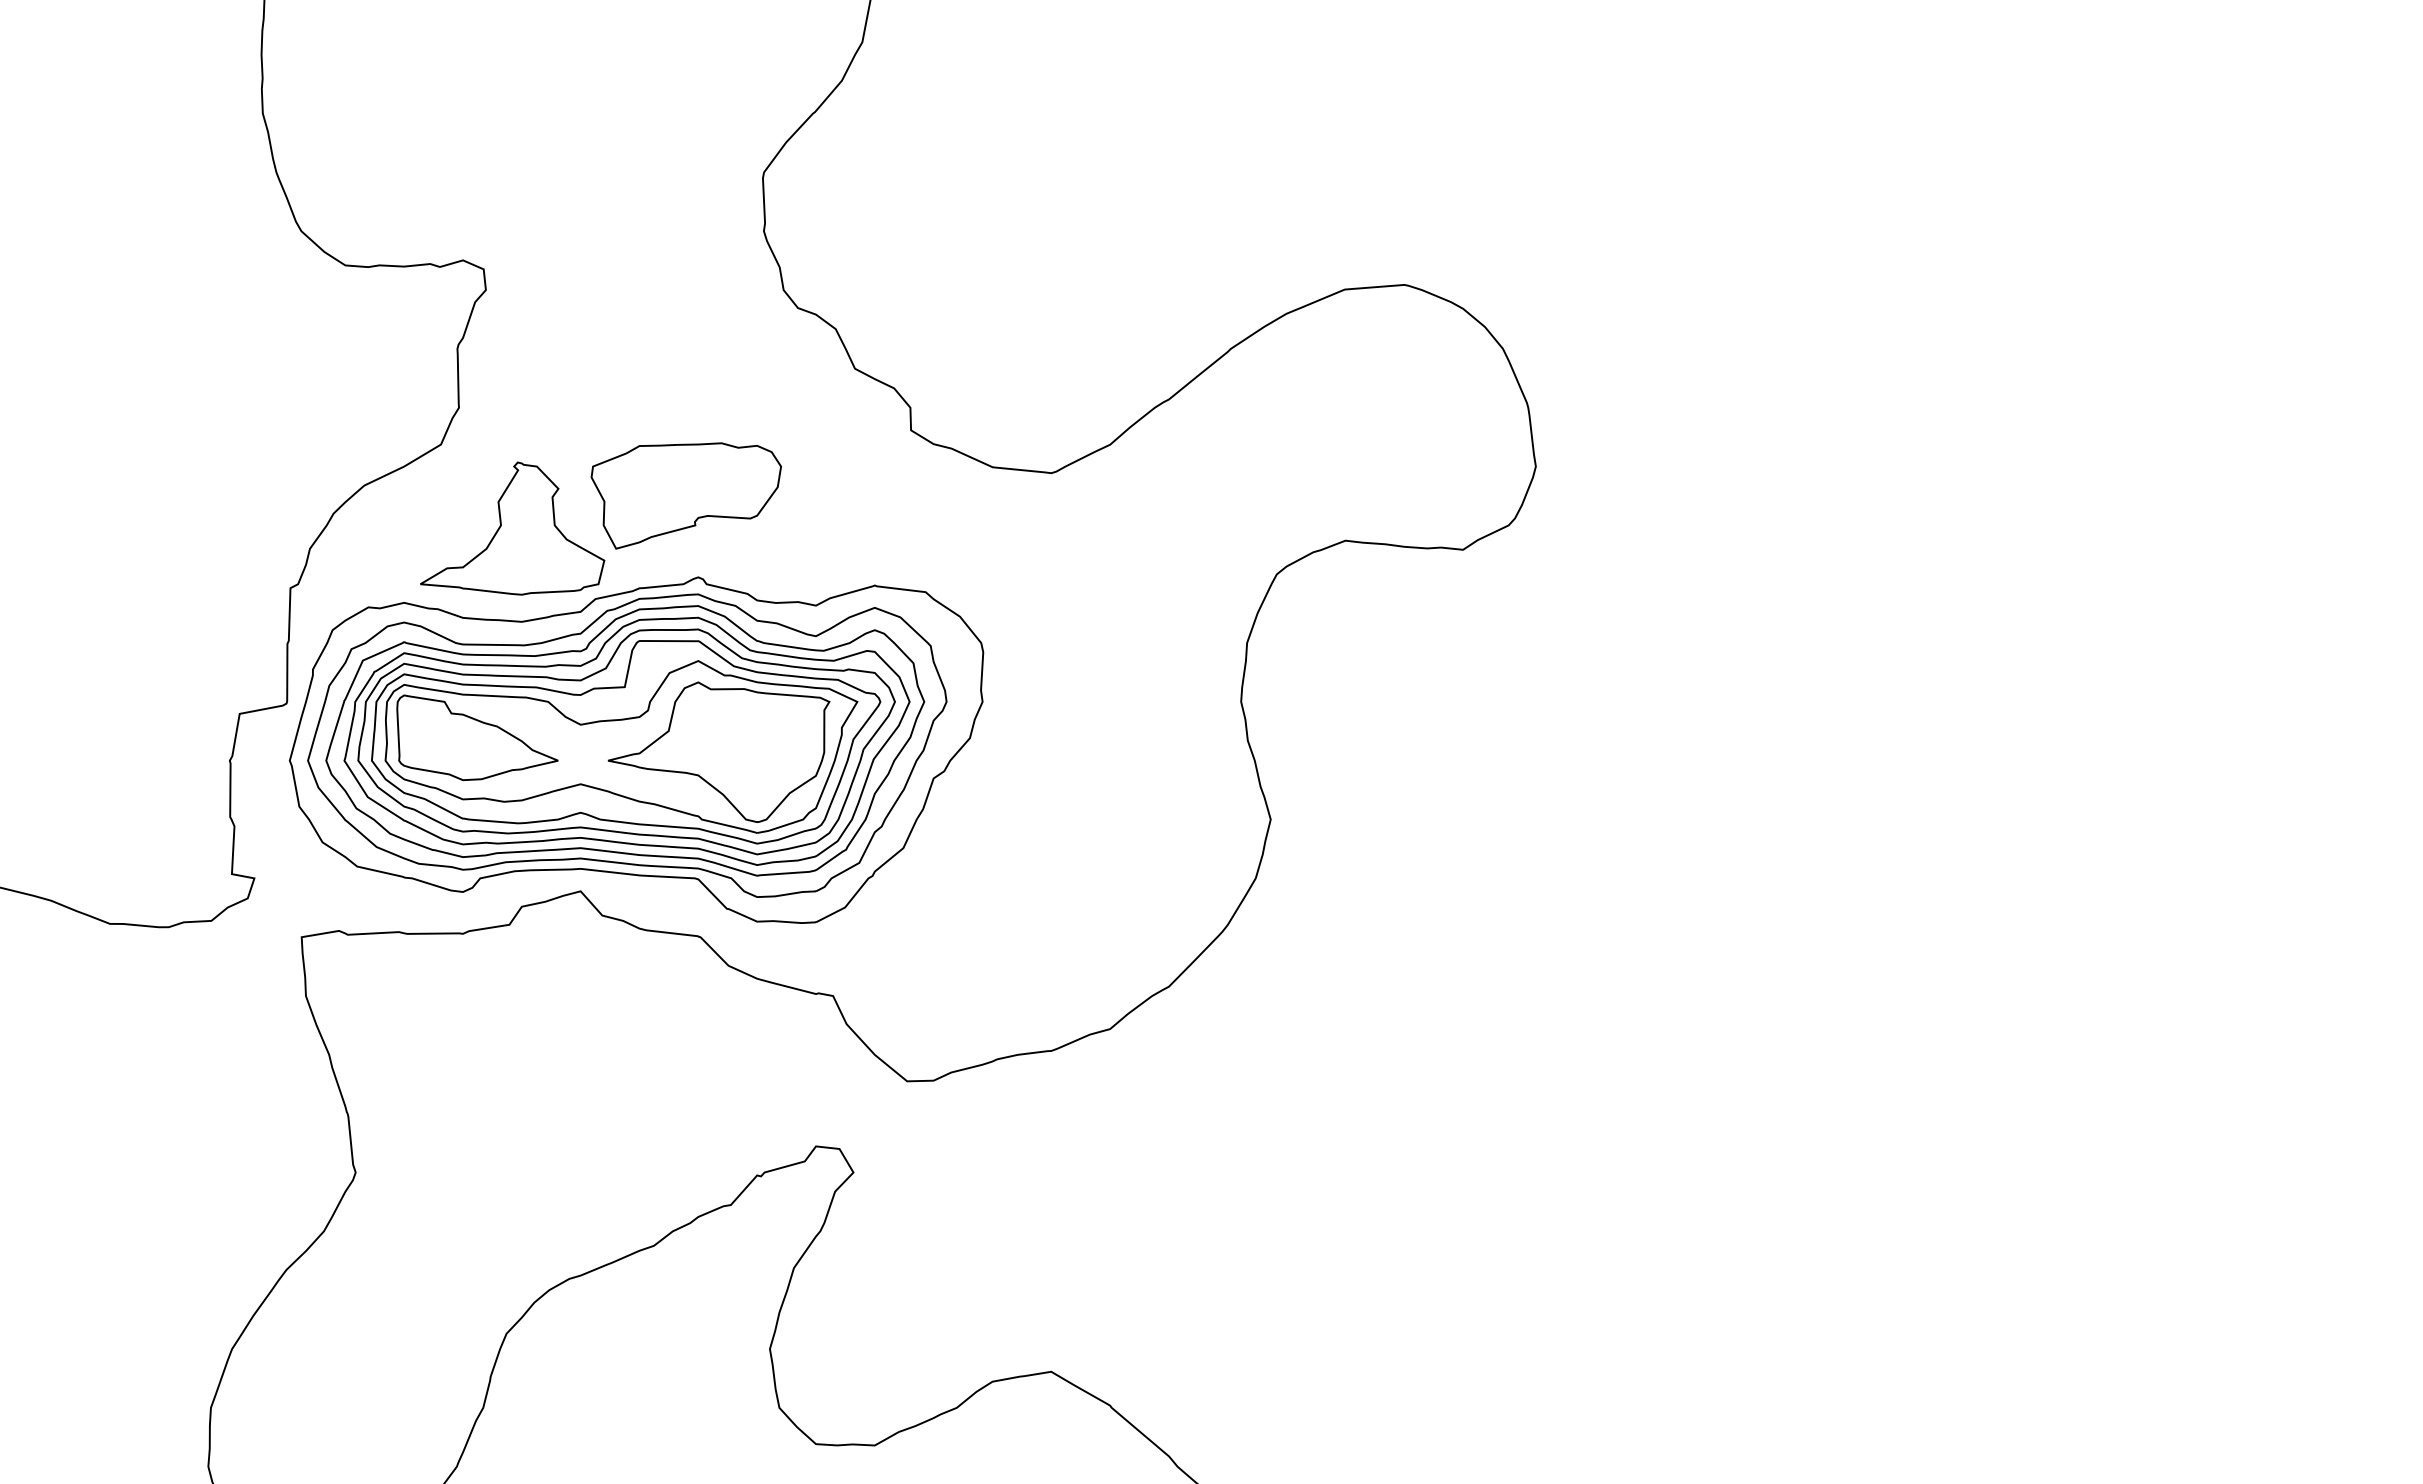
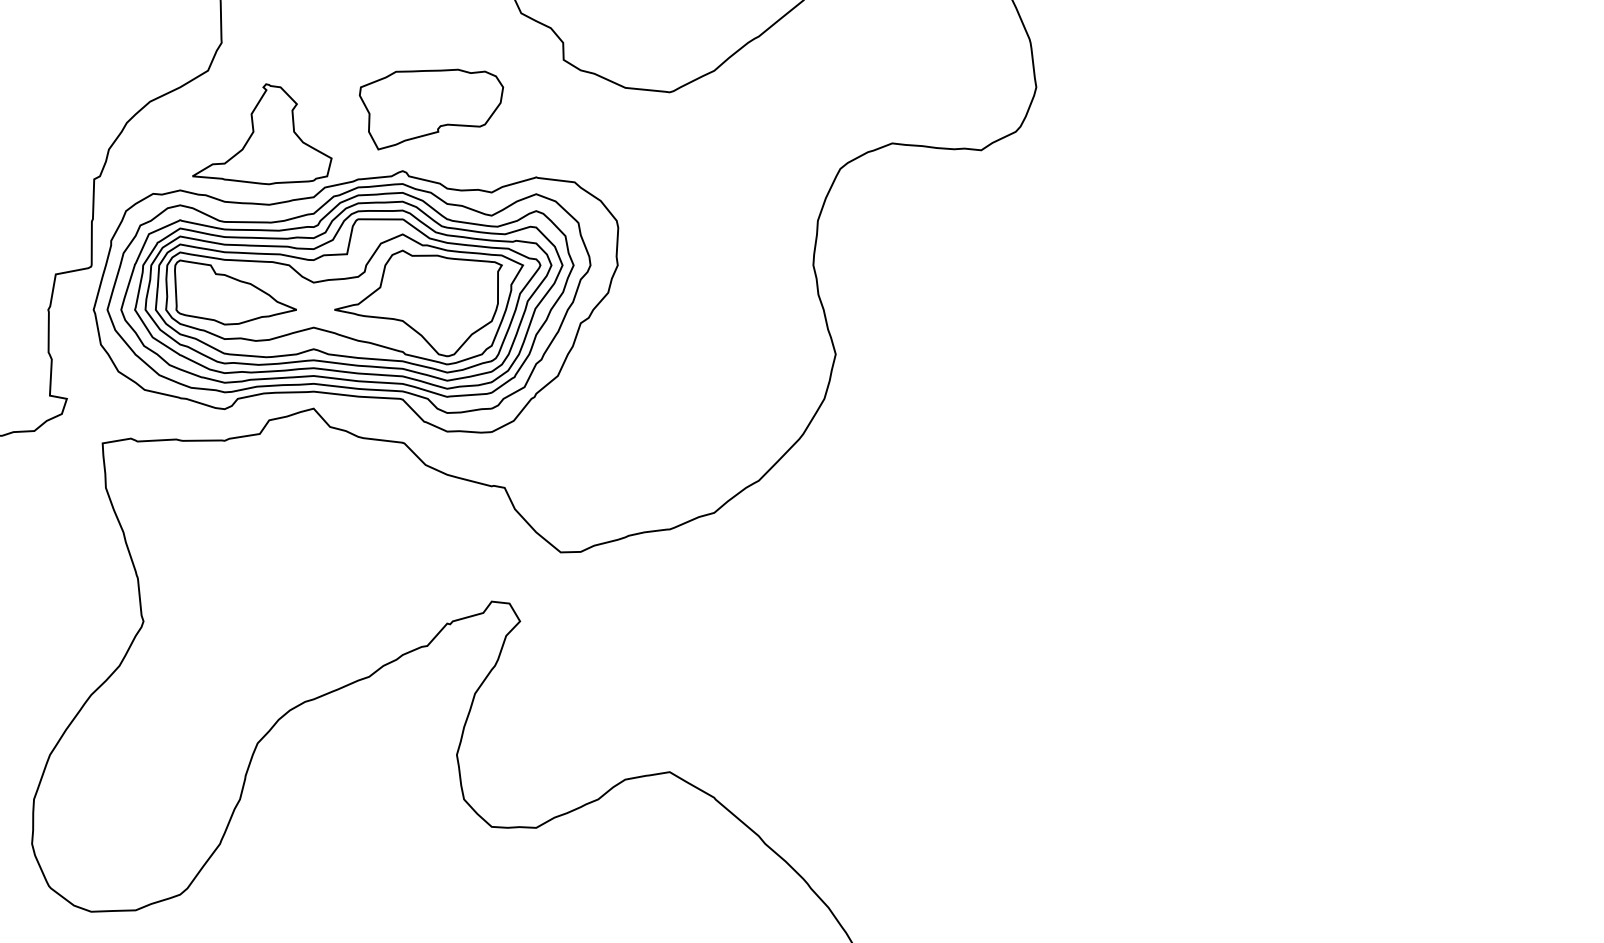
part: (685, 495) -> (430, 109), moved

